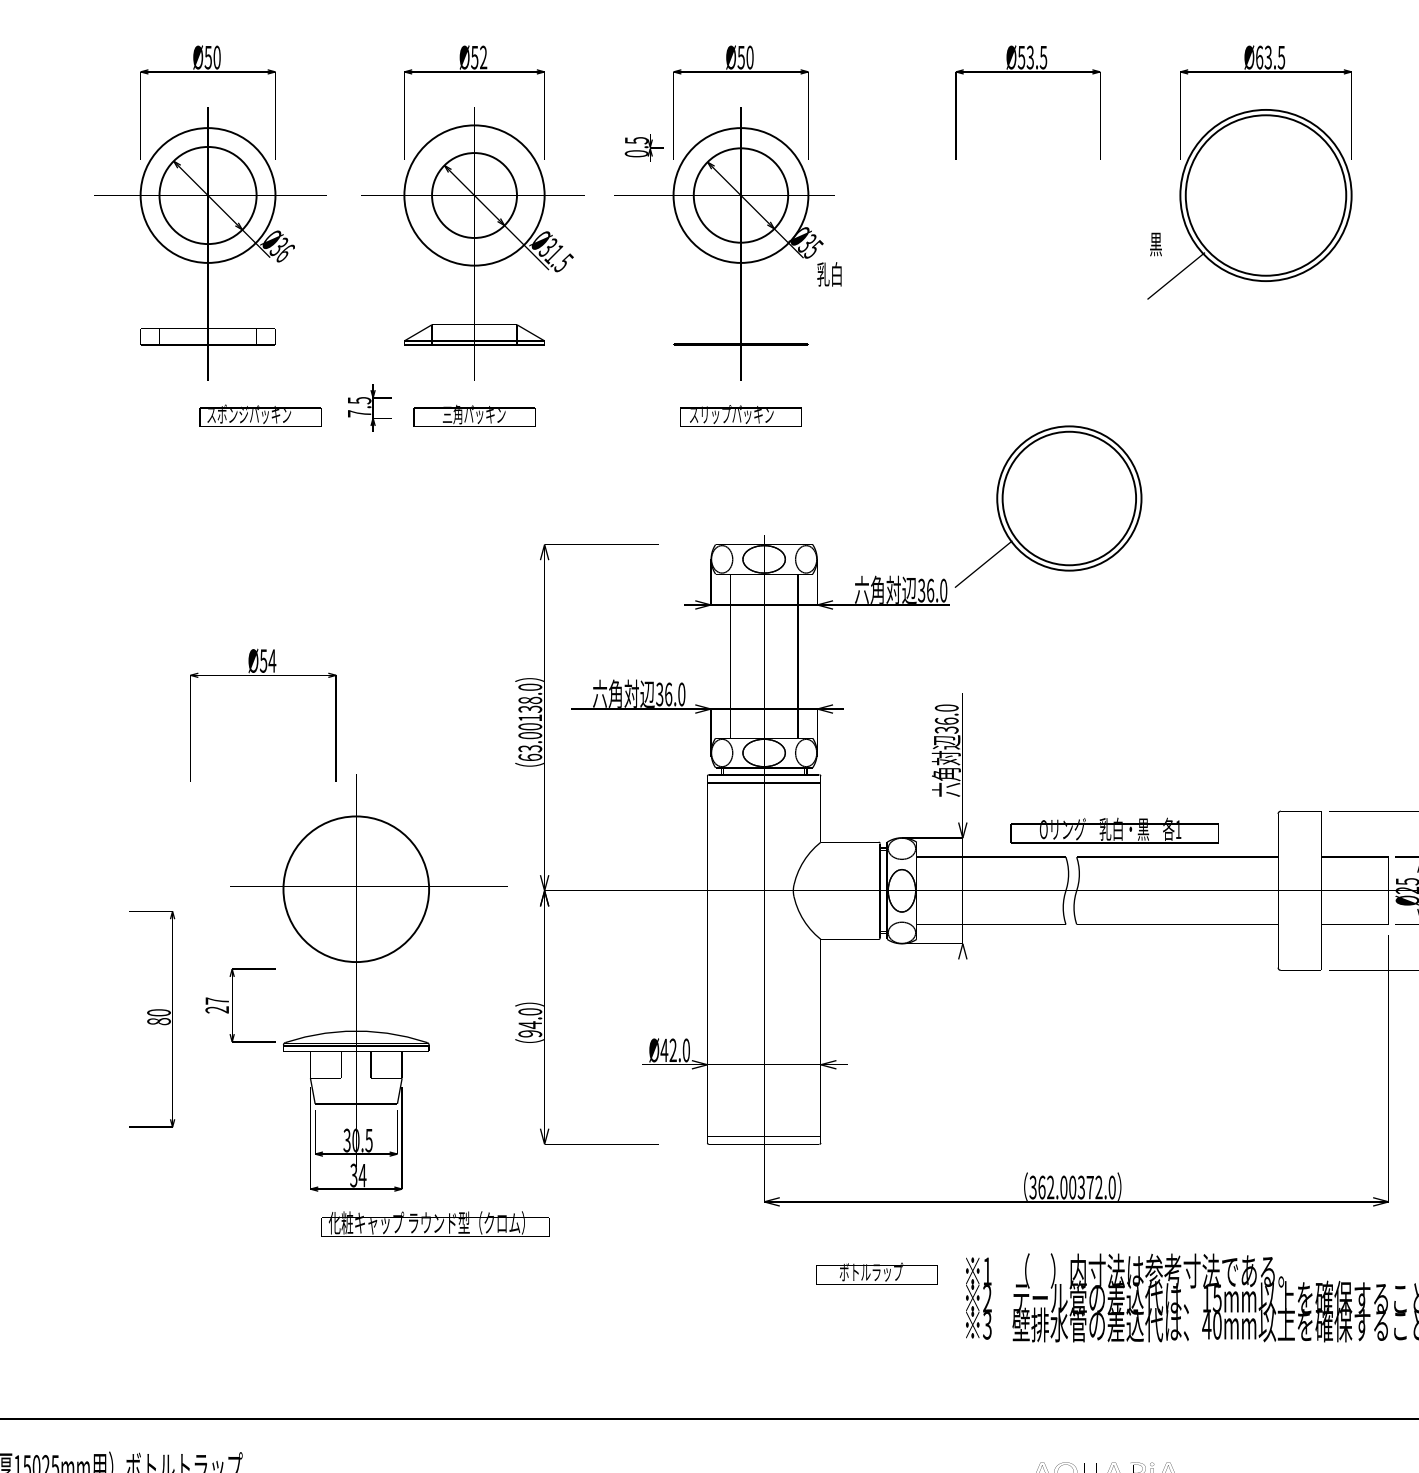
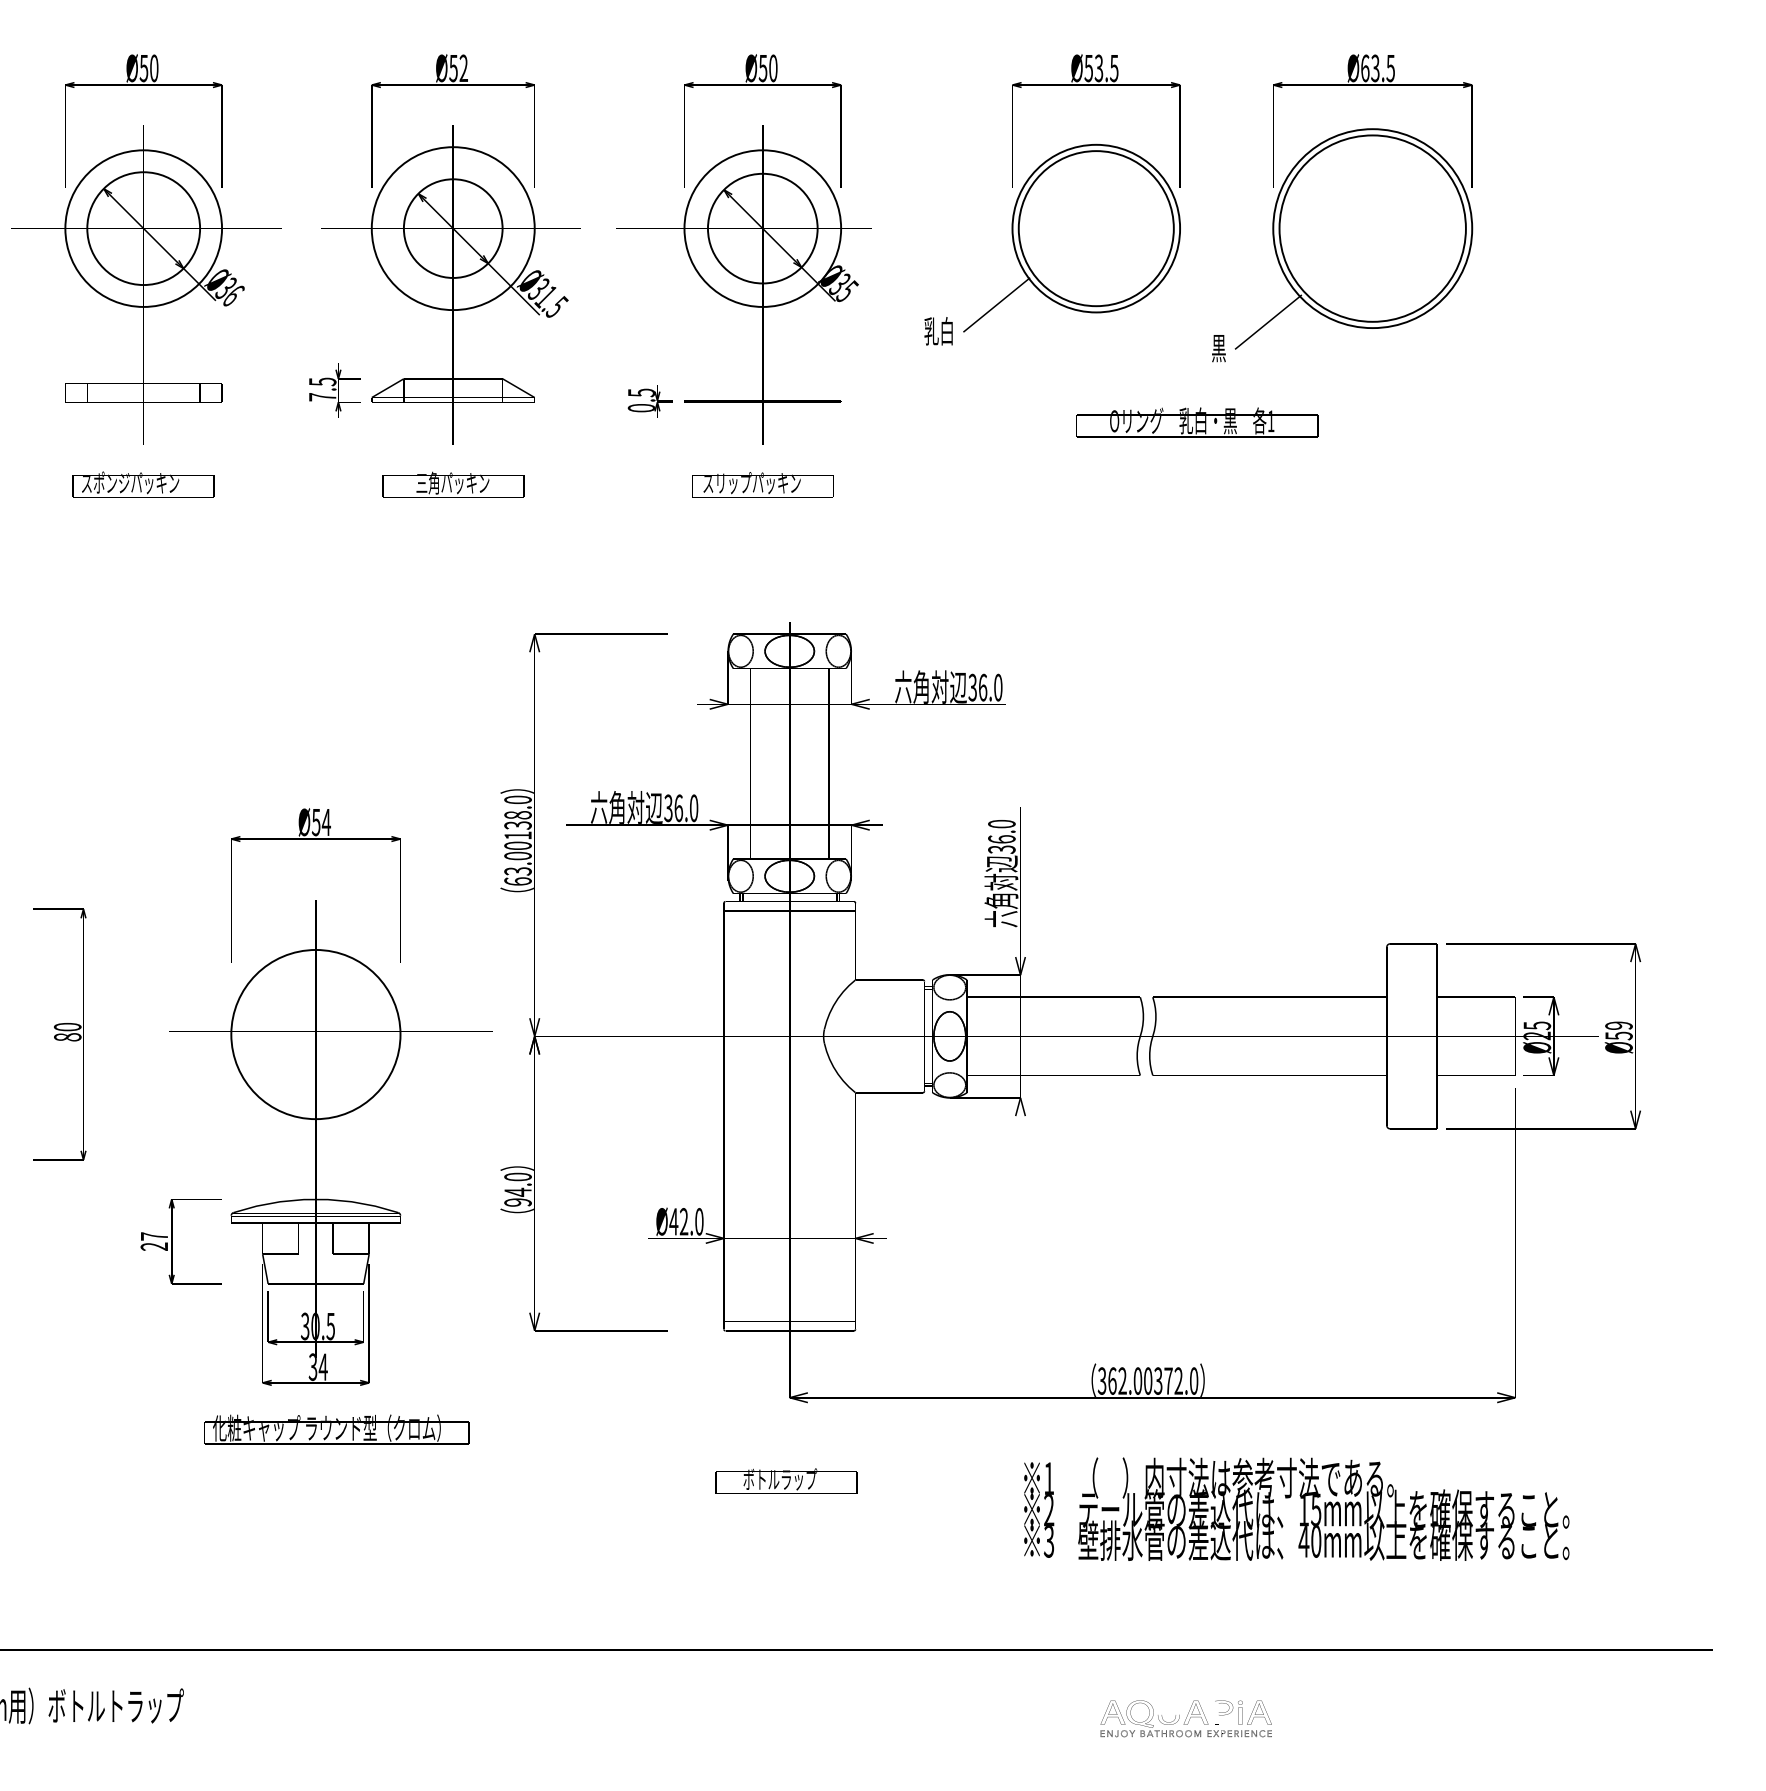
text: (643, 148) -> (649, 401), moved
text: (1155, 244) -> (1218, 348), moved
text: (829, 274) -> (938, 331), moved
text: (369, 408) -> (334, 390), moved
text: (260, 415) -> (143, 484), moved
part: (1048, 506) -> (1071, 237), moved
text: (262, 715) -> (315, 885), moved
text: (1115, 830) -> (1197, 422), moved
text: (239, 1005) -> (180, 1241), moved
text: (151, 1019) -> (59, 1034), moved
text: (435, 1224) -> (336, 1429), moved
text: (876, 1273) -> (786, 1480), moved

